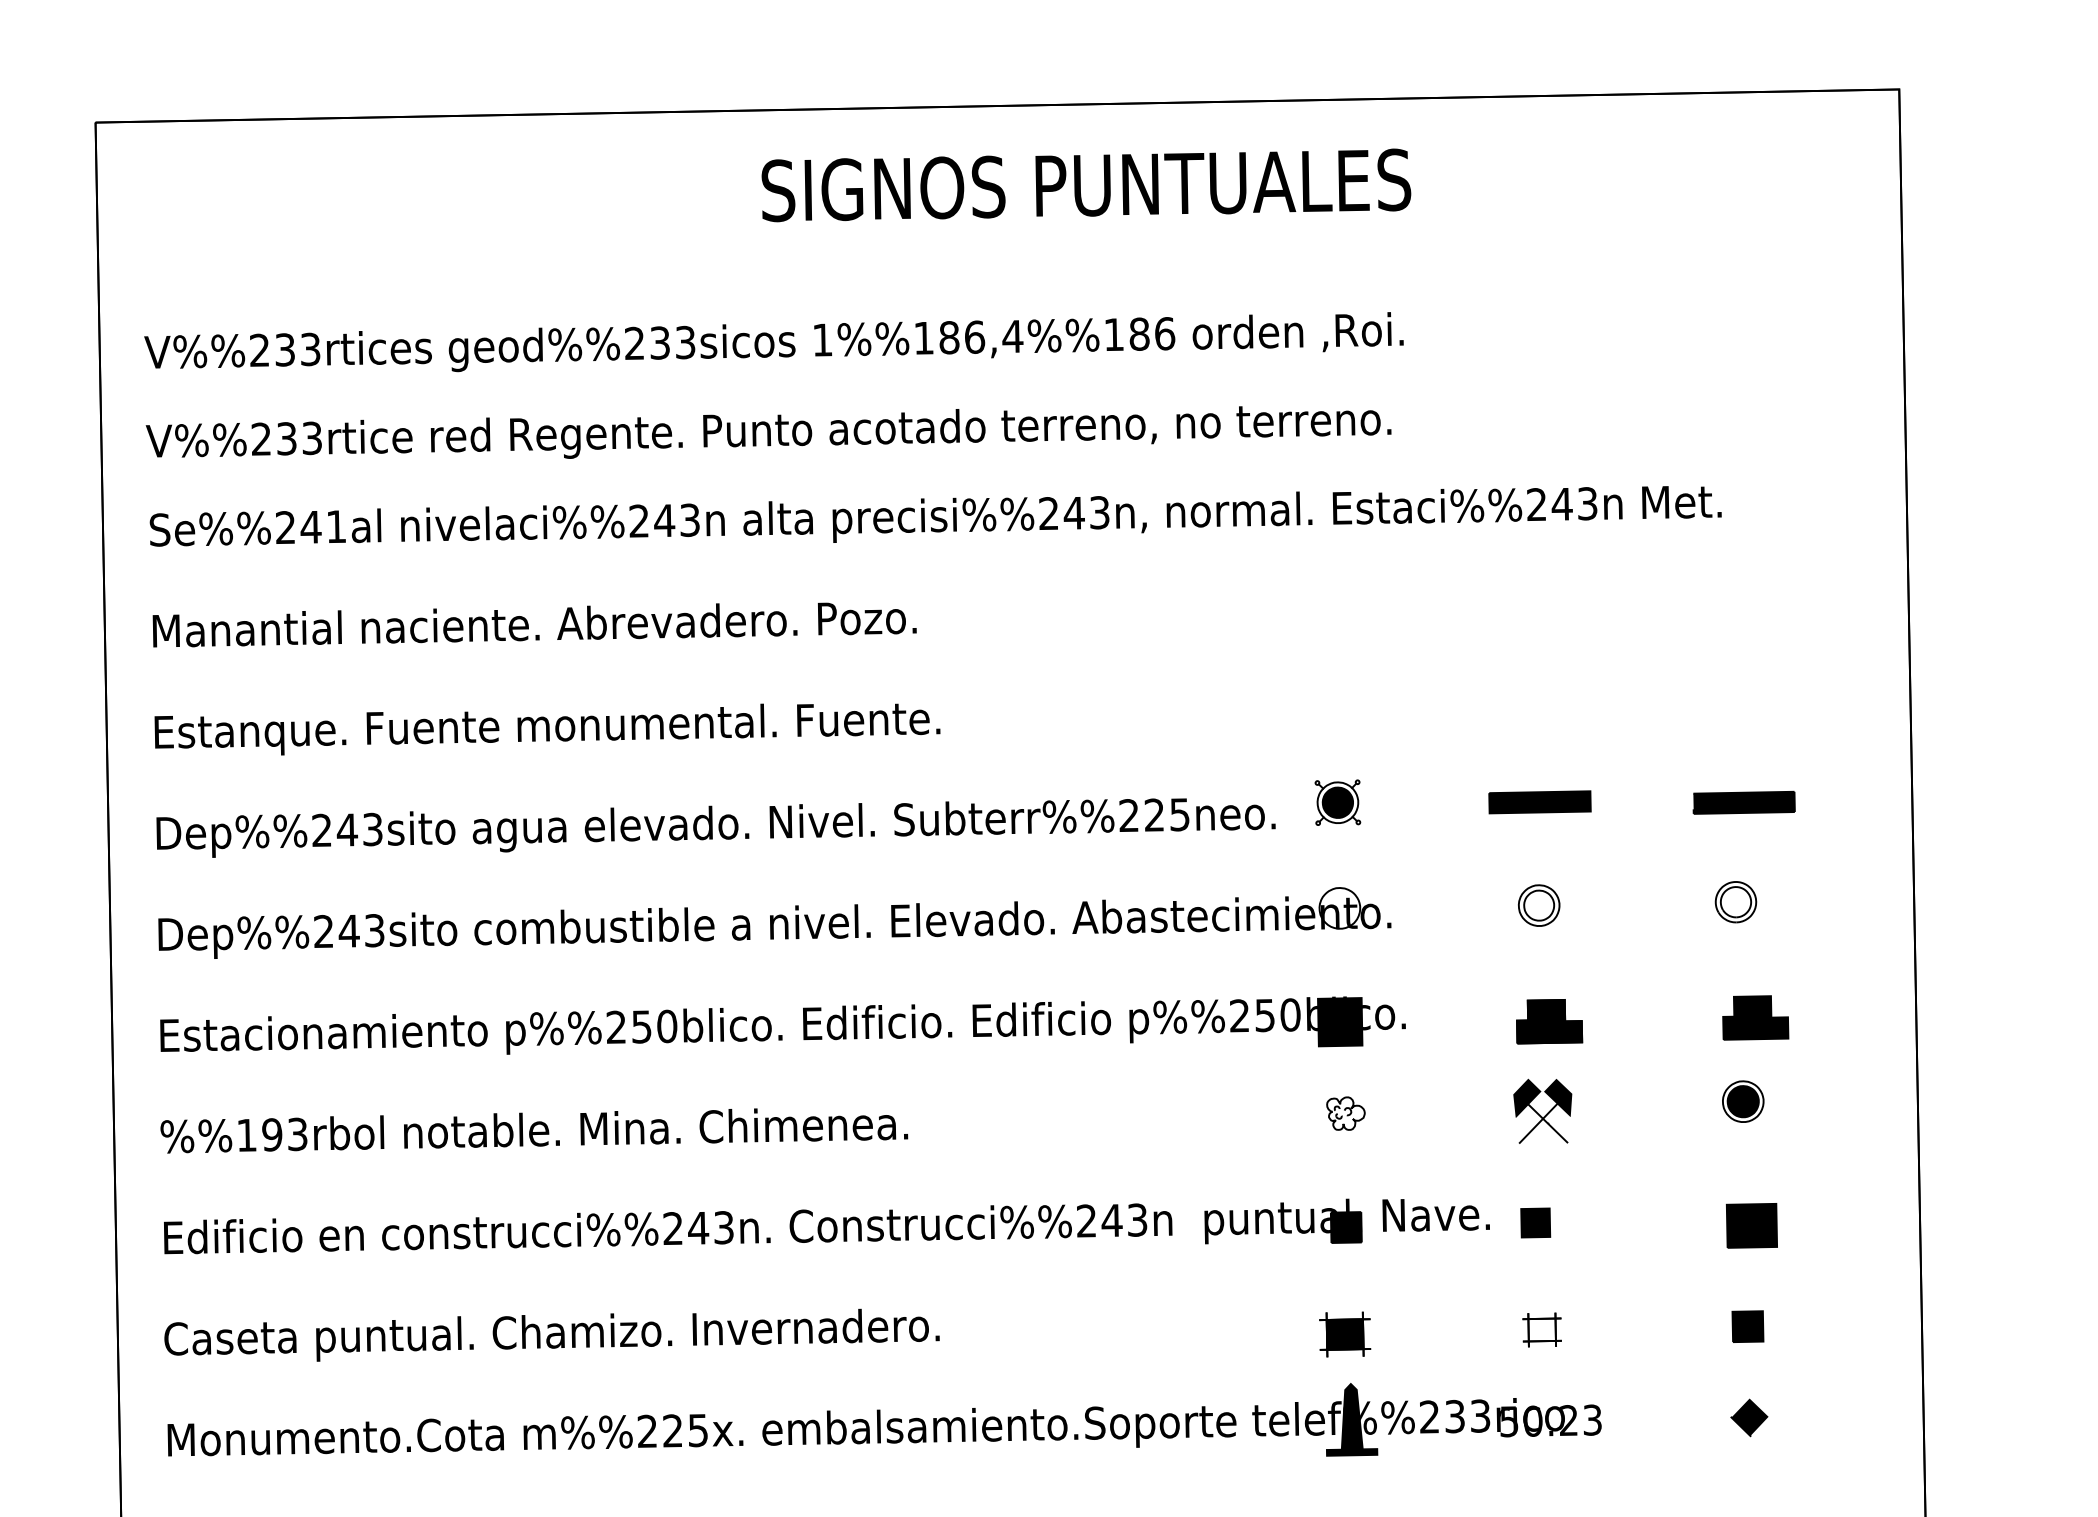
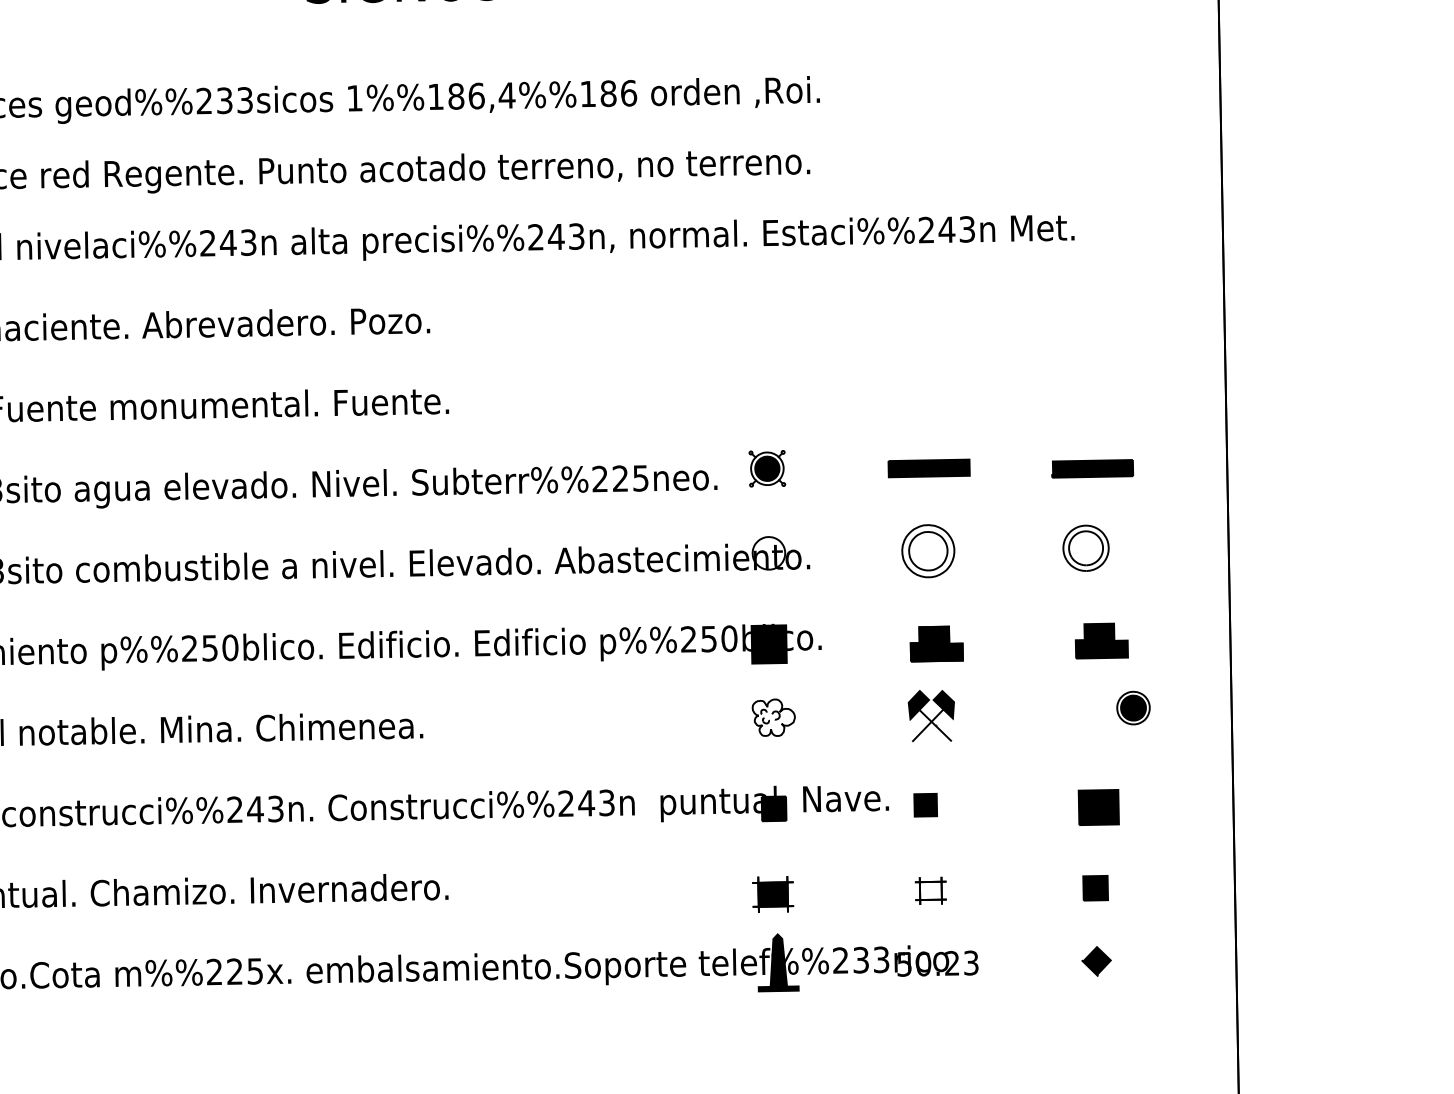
part: (1735, 902) -> (1085, 548), size x1.4
part: (1539, 905) -> (928, 551), size x1.6
part: (1743, 1101) -> (1133, 707), moved
part: (1345, 1113) -> (773, 717), size x1.4

